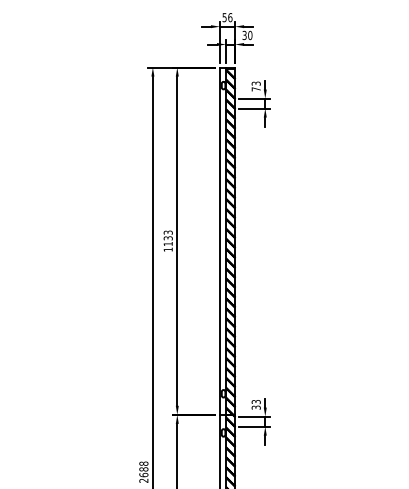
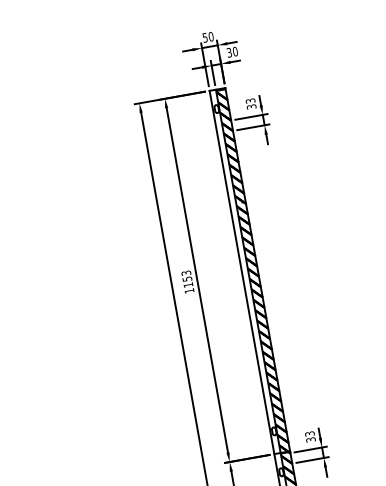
text: (230, 17) -> (211, 36), 56 -> 50
text: (255, 89) -> (250, 107), 73 -> 33
text: (167, 238) -> (186, 279), 1133 -> 1153

